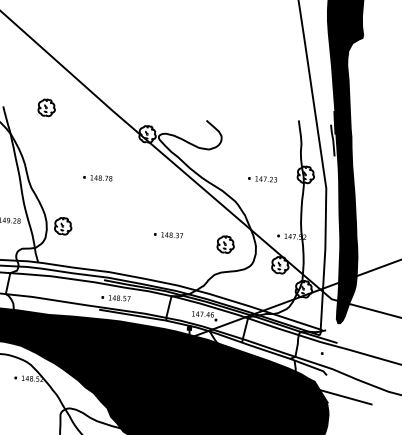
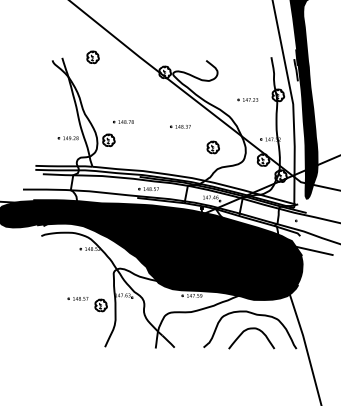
line: (97, 177) -> (123, 121), moved
part: (168, 234) -> (180, 126), moved
part: (224, 244) -> (212, 147), moved

